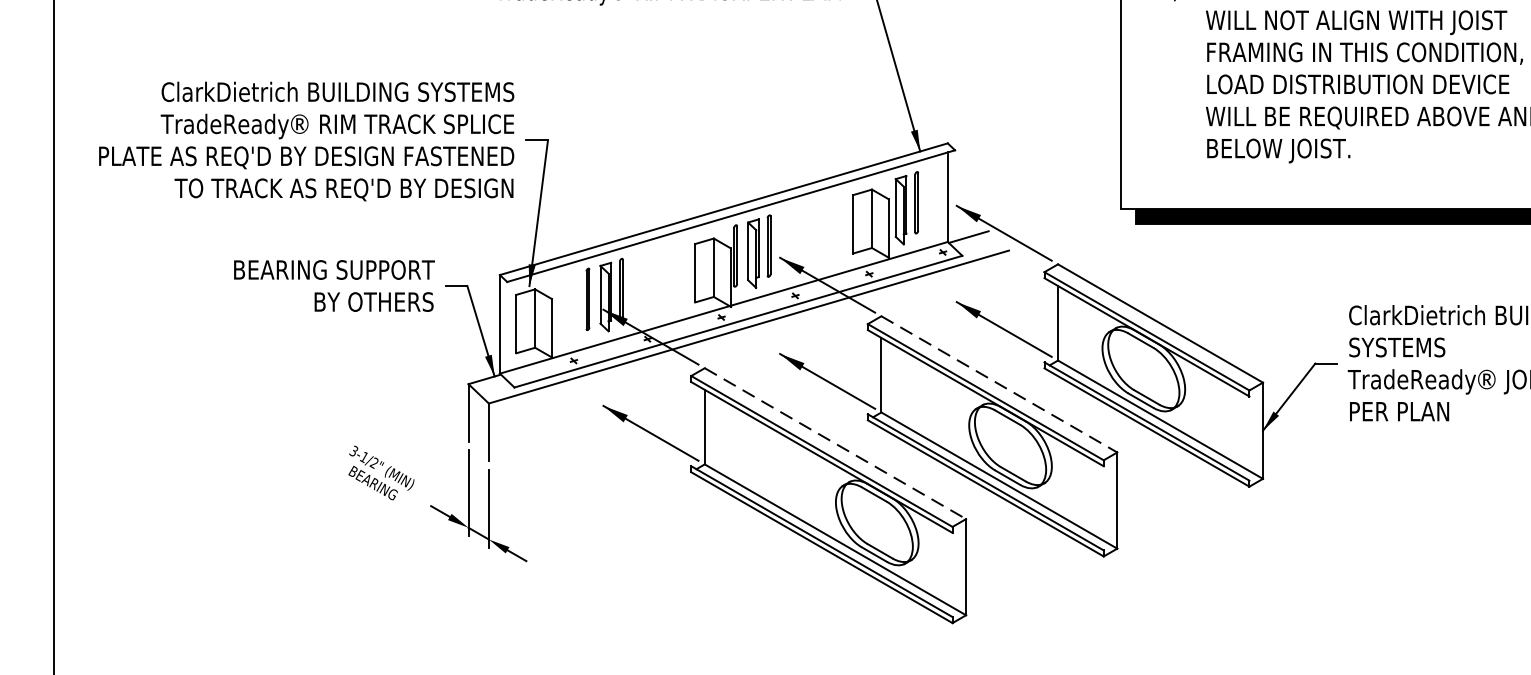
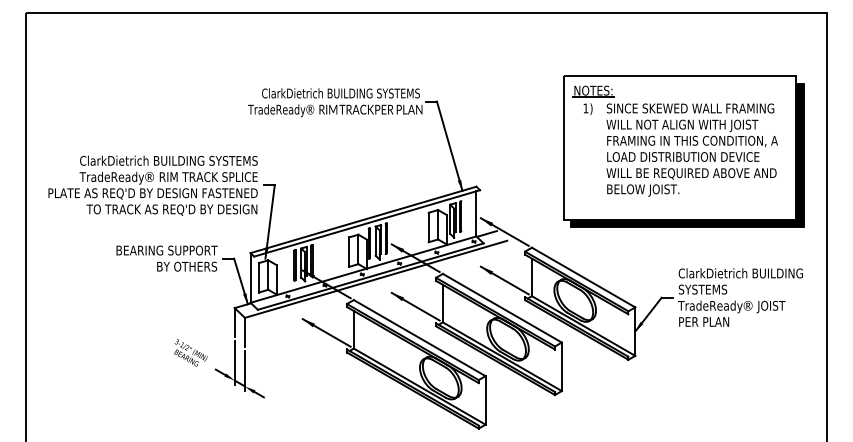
line: (999, 384) -> (502, 308), dashed -> solid
line: (836, 444) -> (420, 338), dashed -> solid

